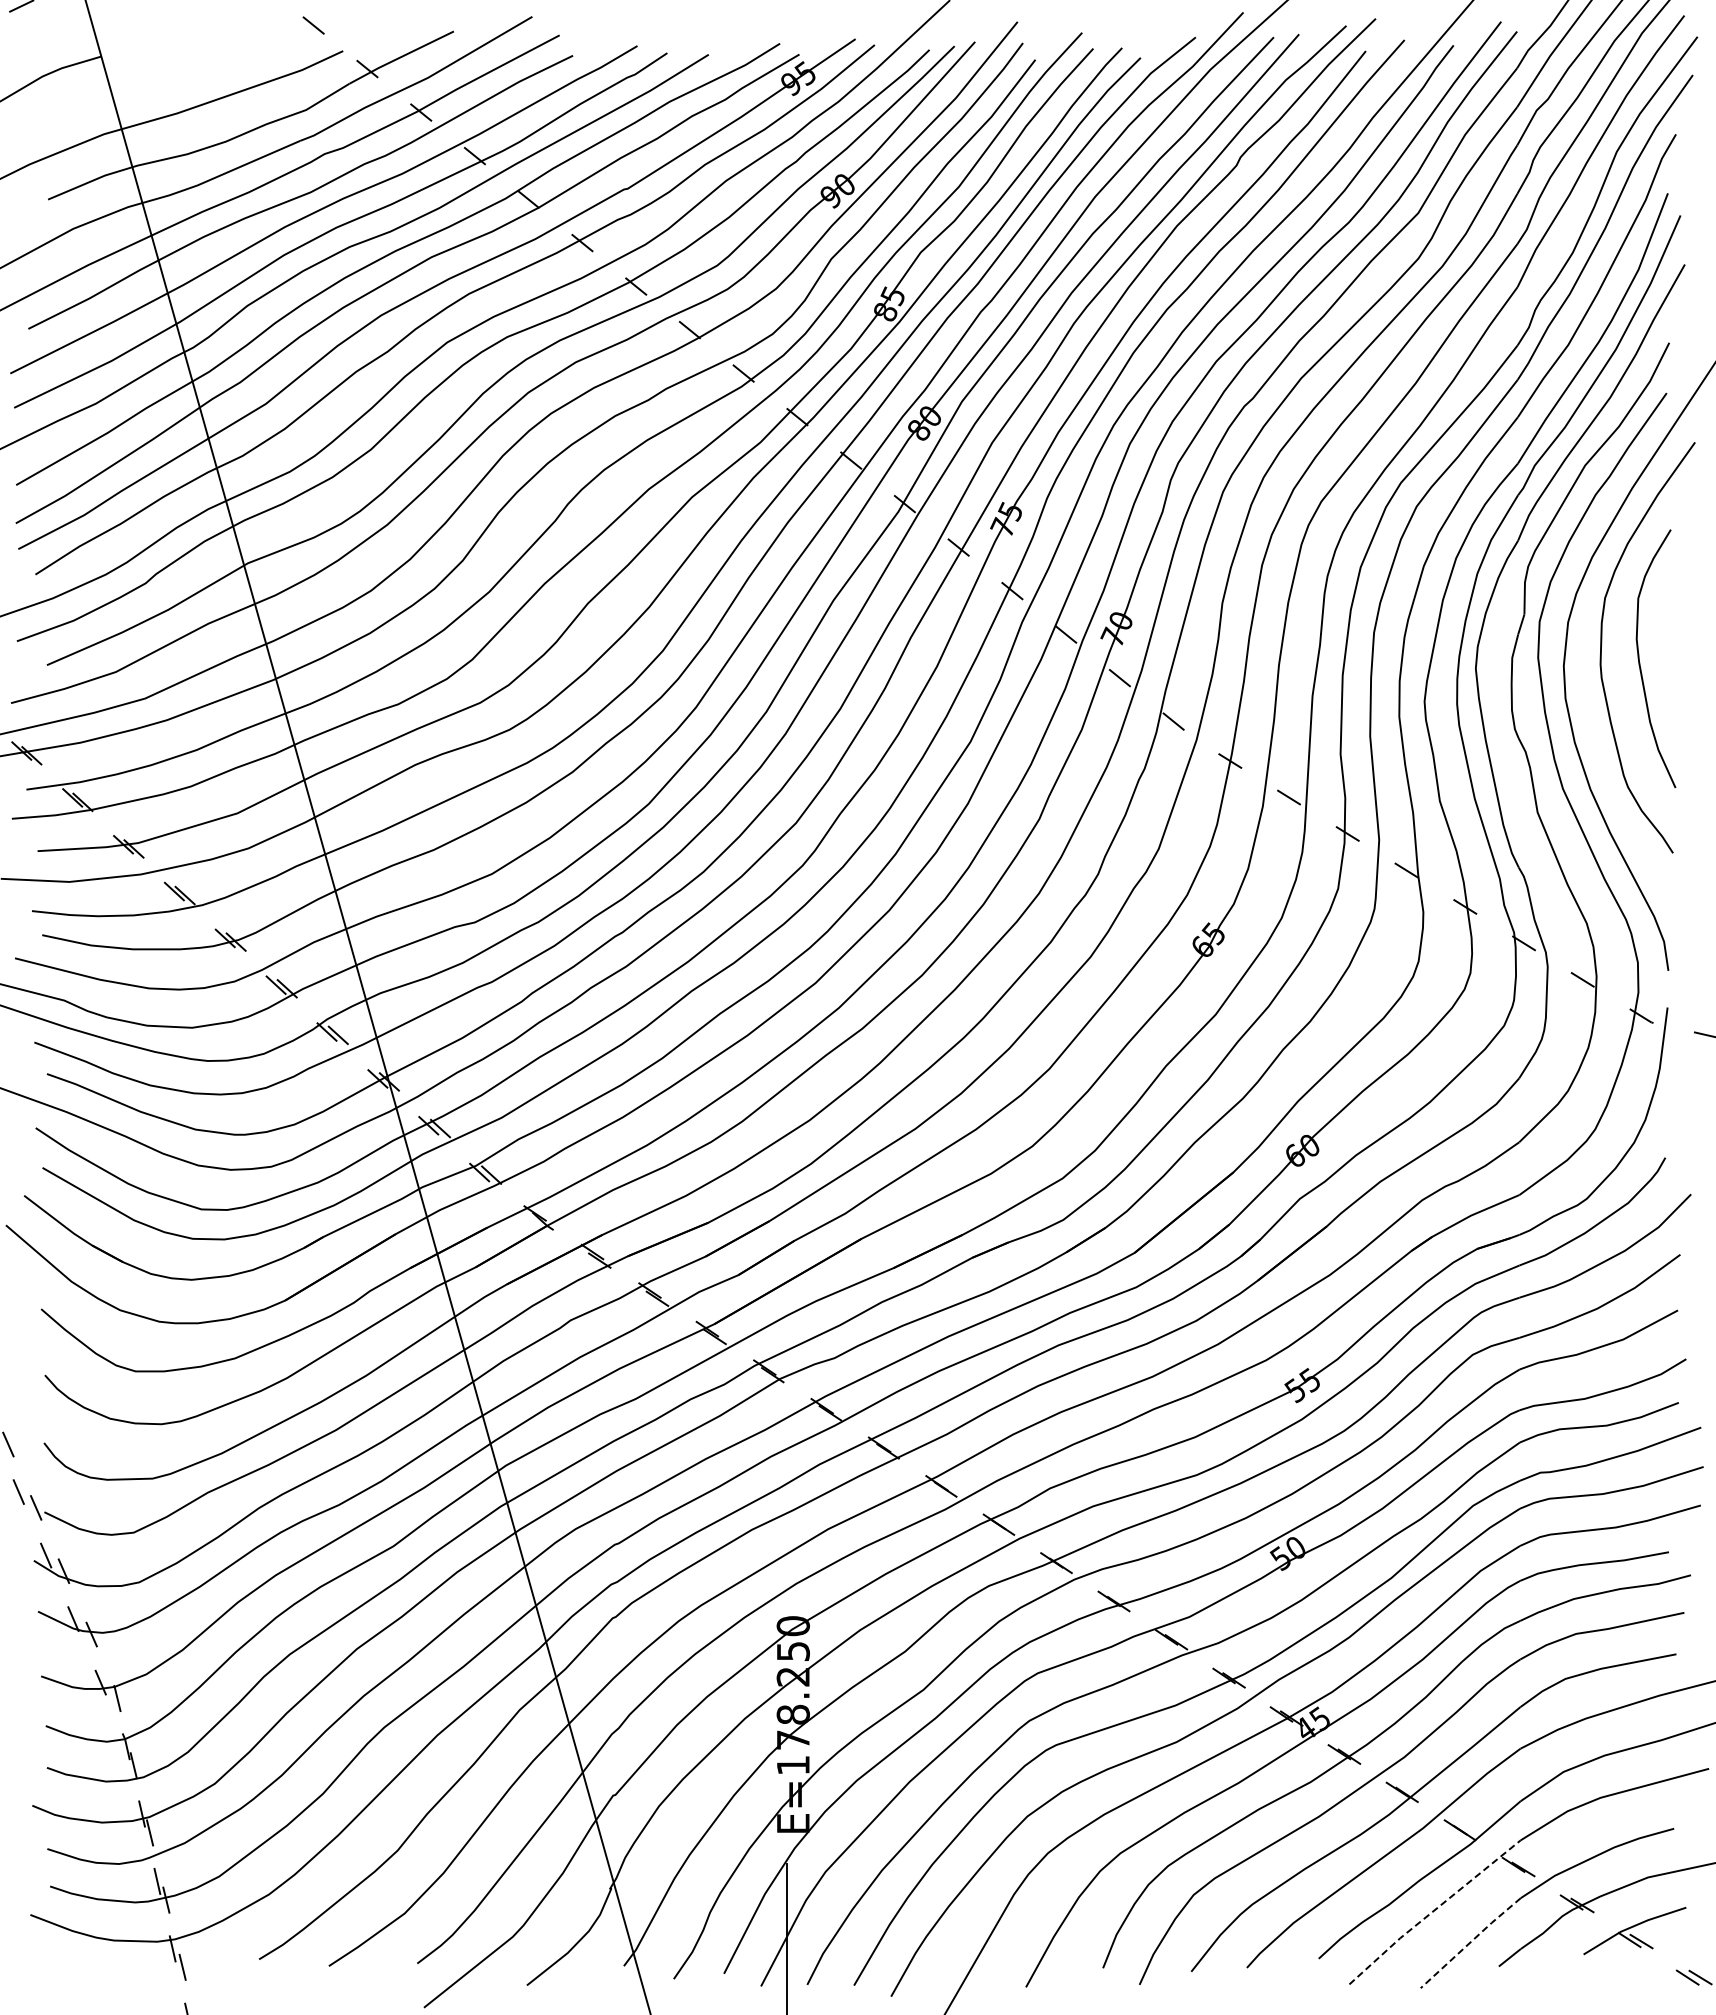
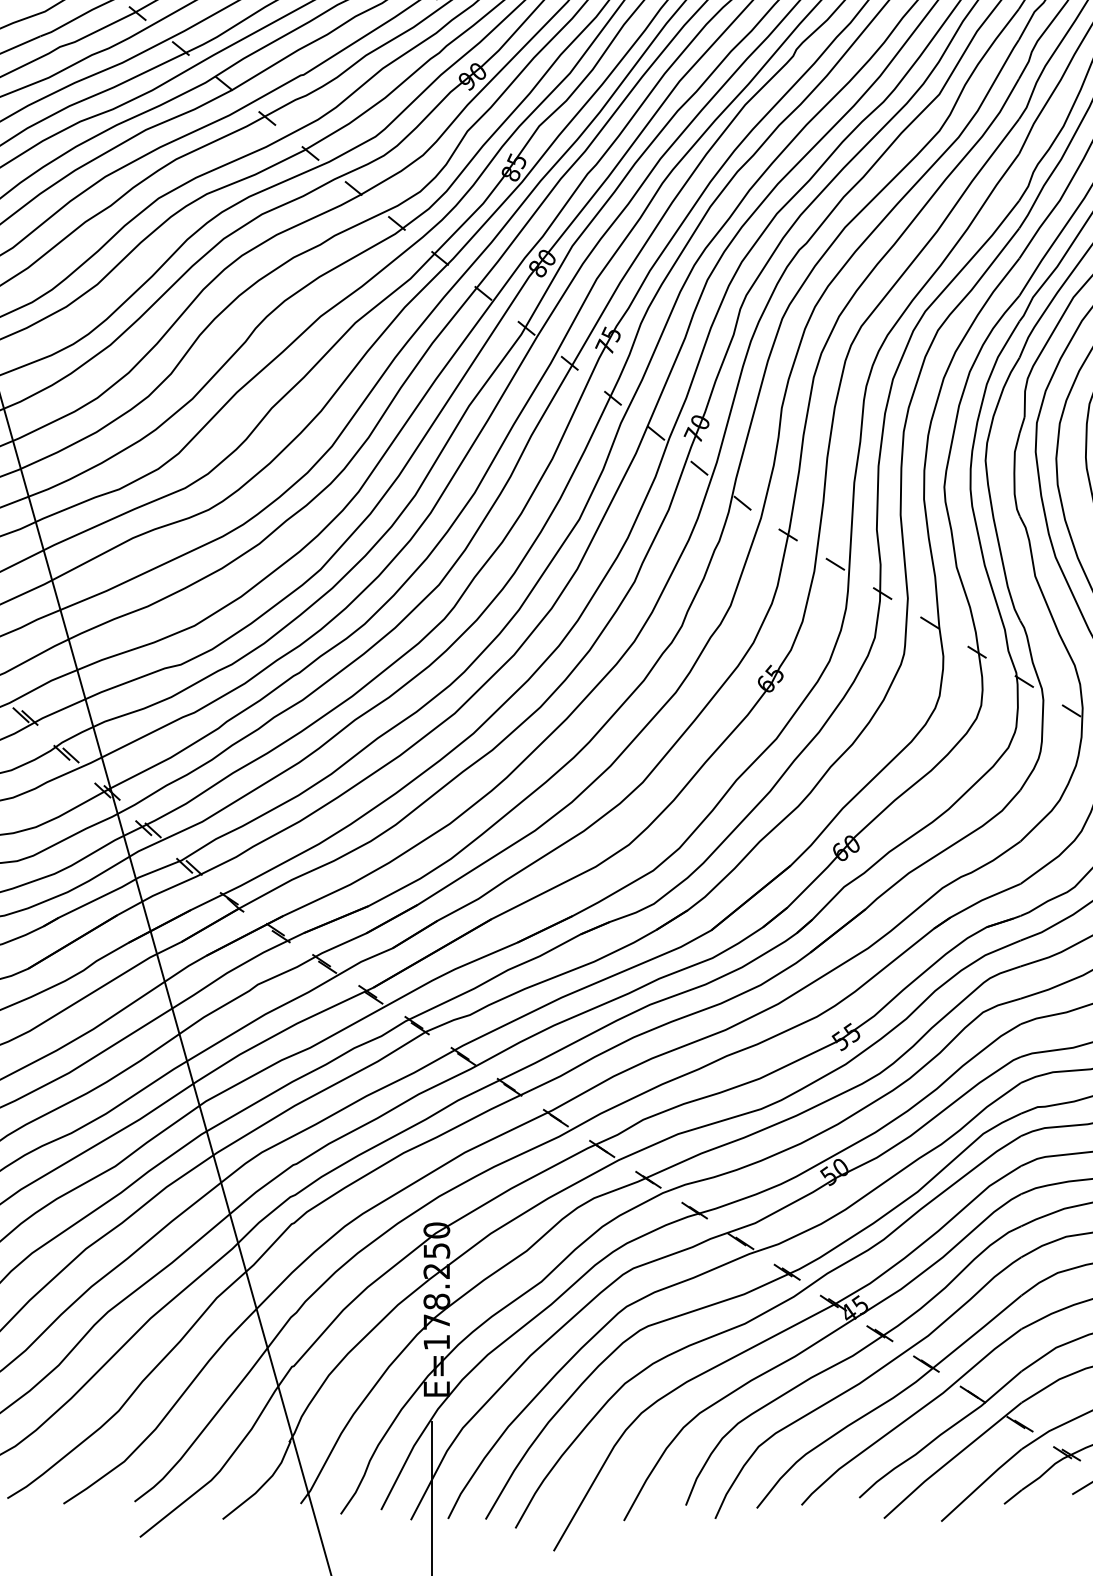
line: (1433, 1911) -> (951, 1459), dashed -> solid
line: (1470, 1942) -> (981, 1484), dashed -> solid

